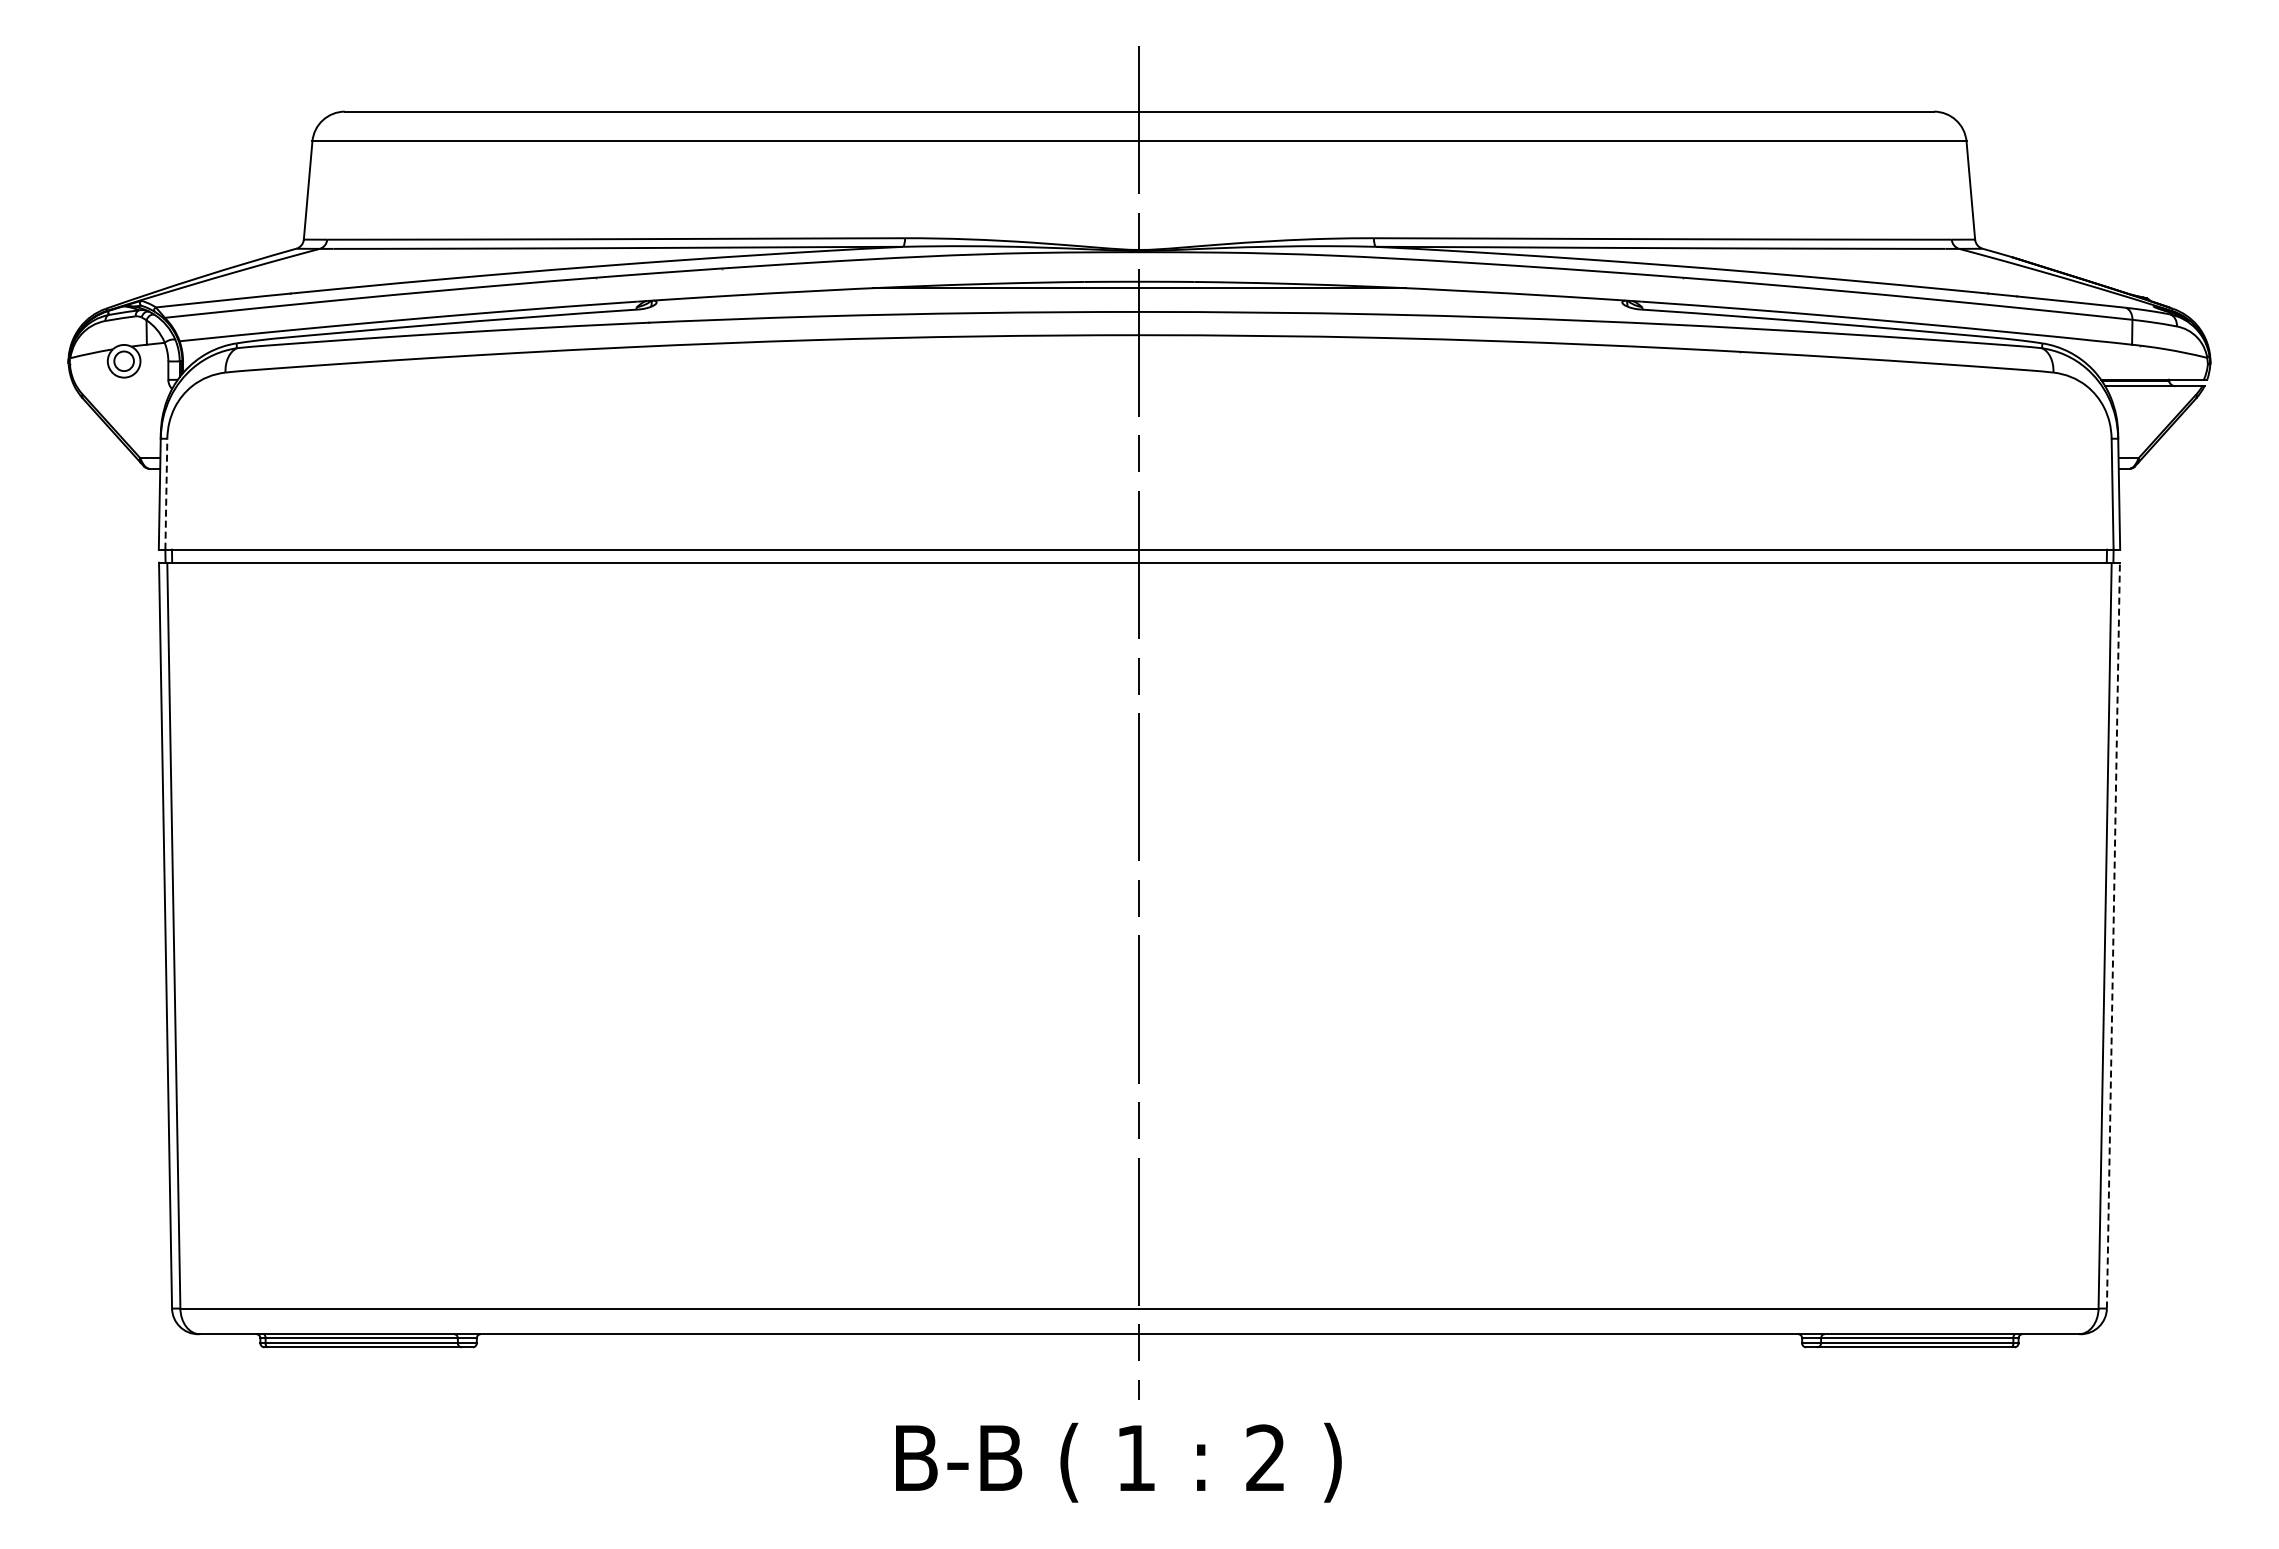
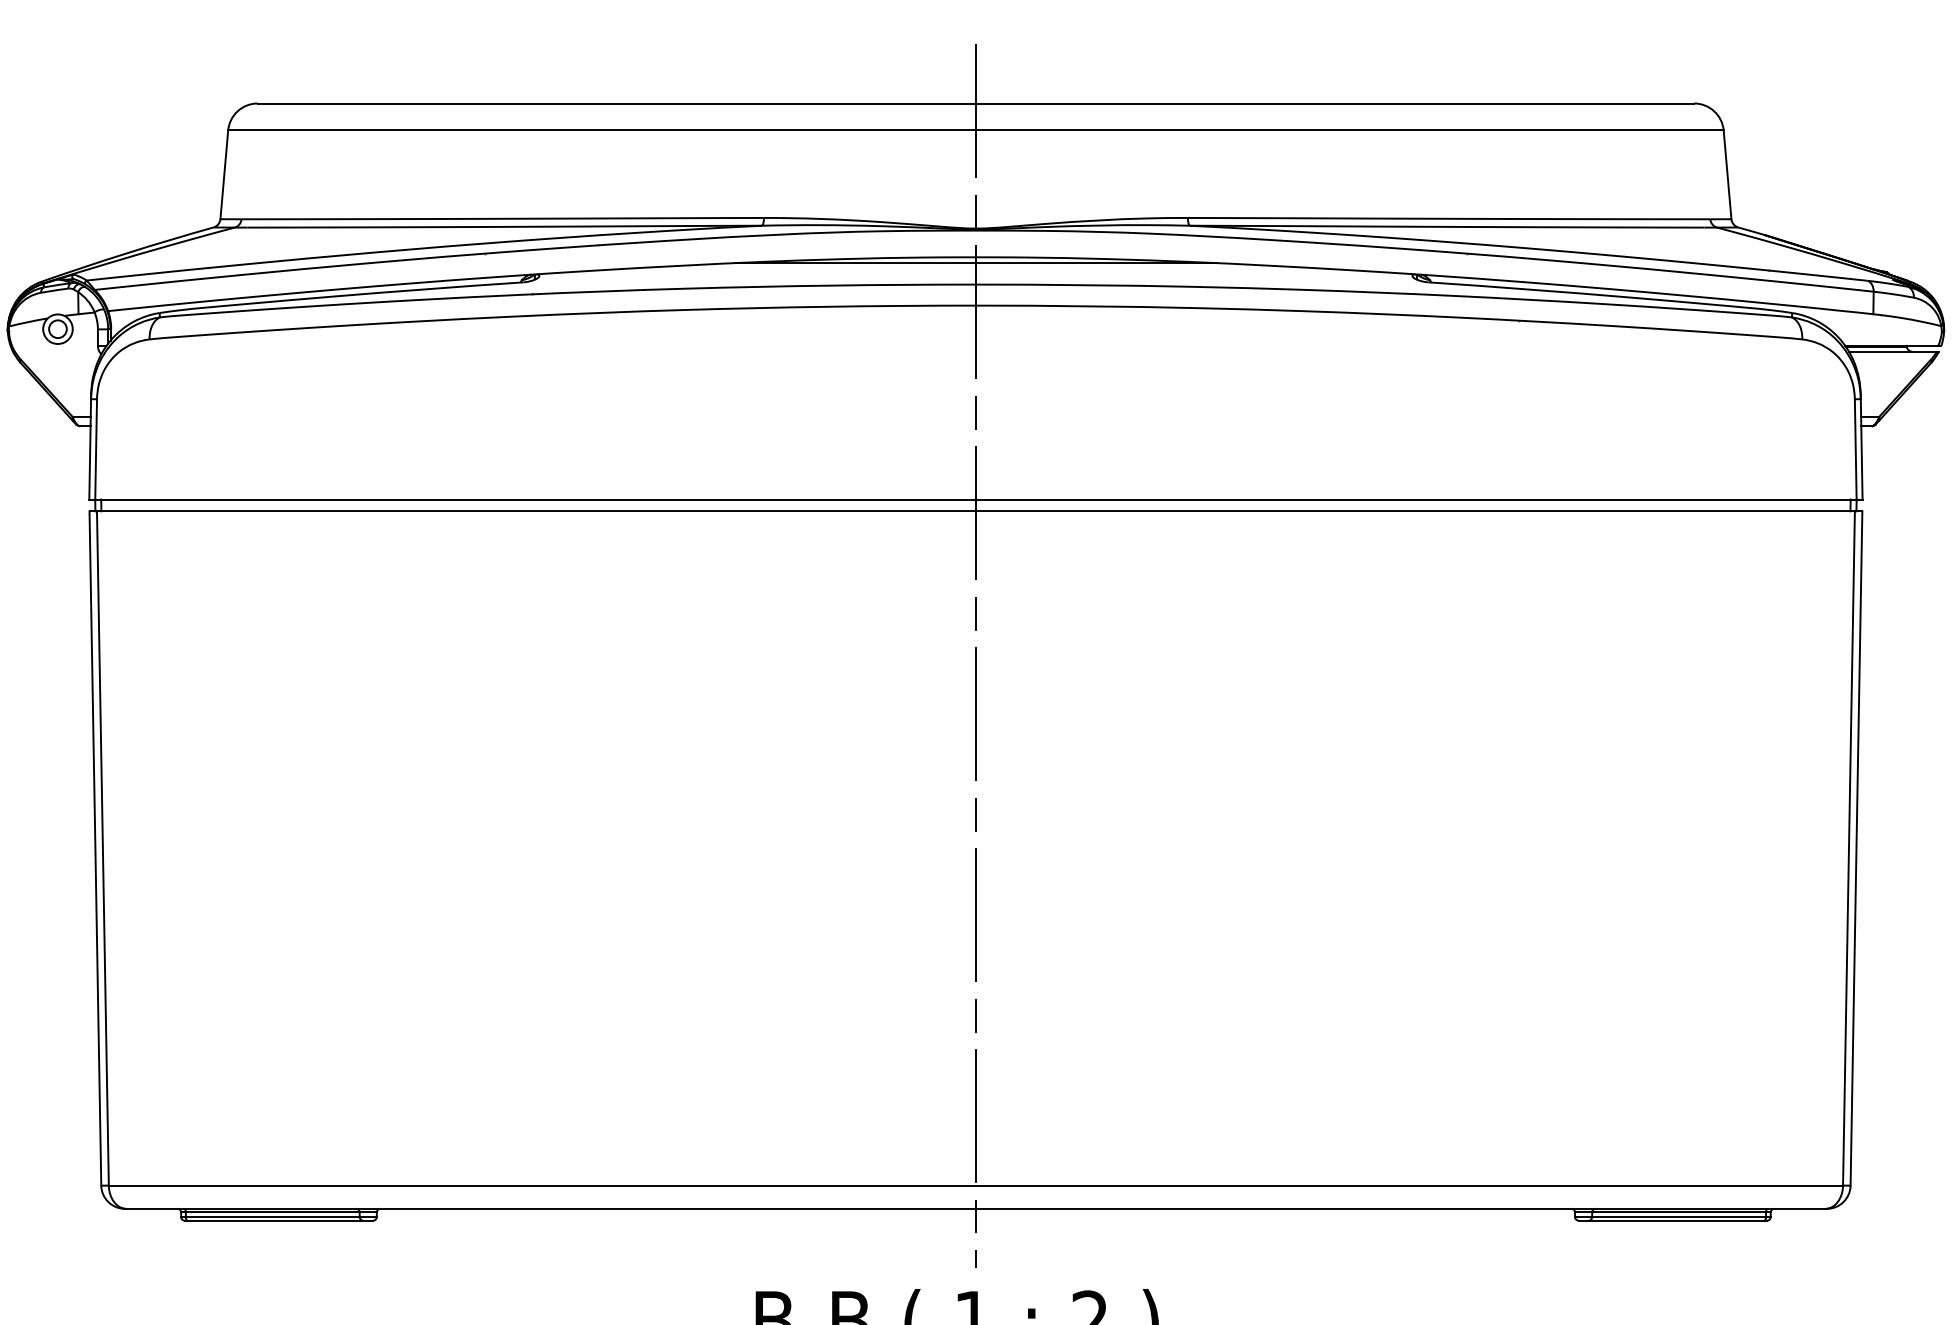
line: (166, 493) -> (96, 448), dashed -> solid
line: (2113, 935) -> (1856, 848), dashed -> solid

